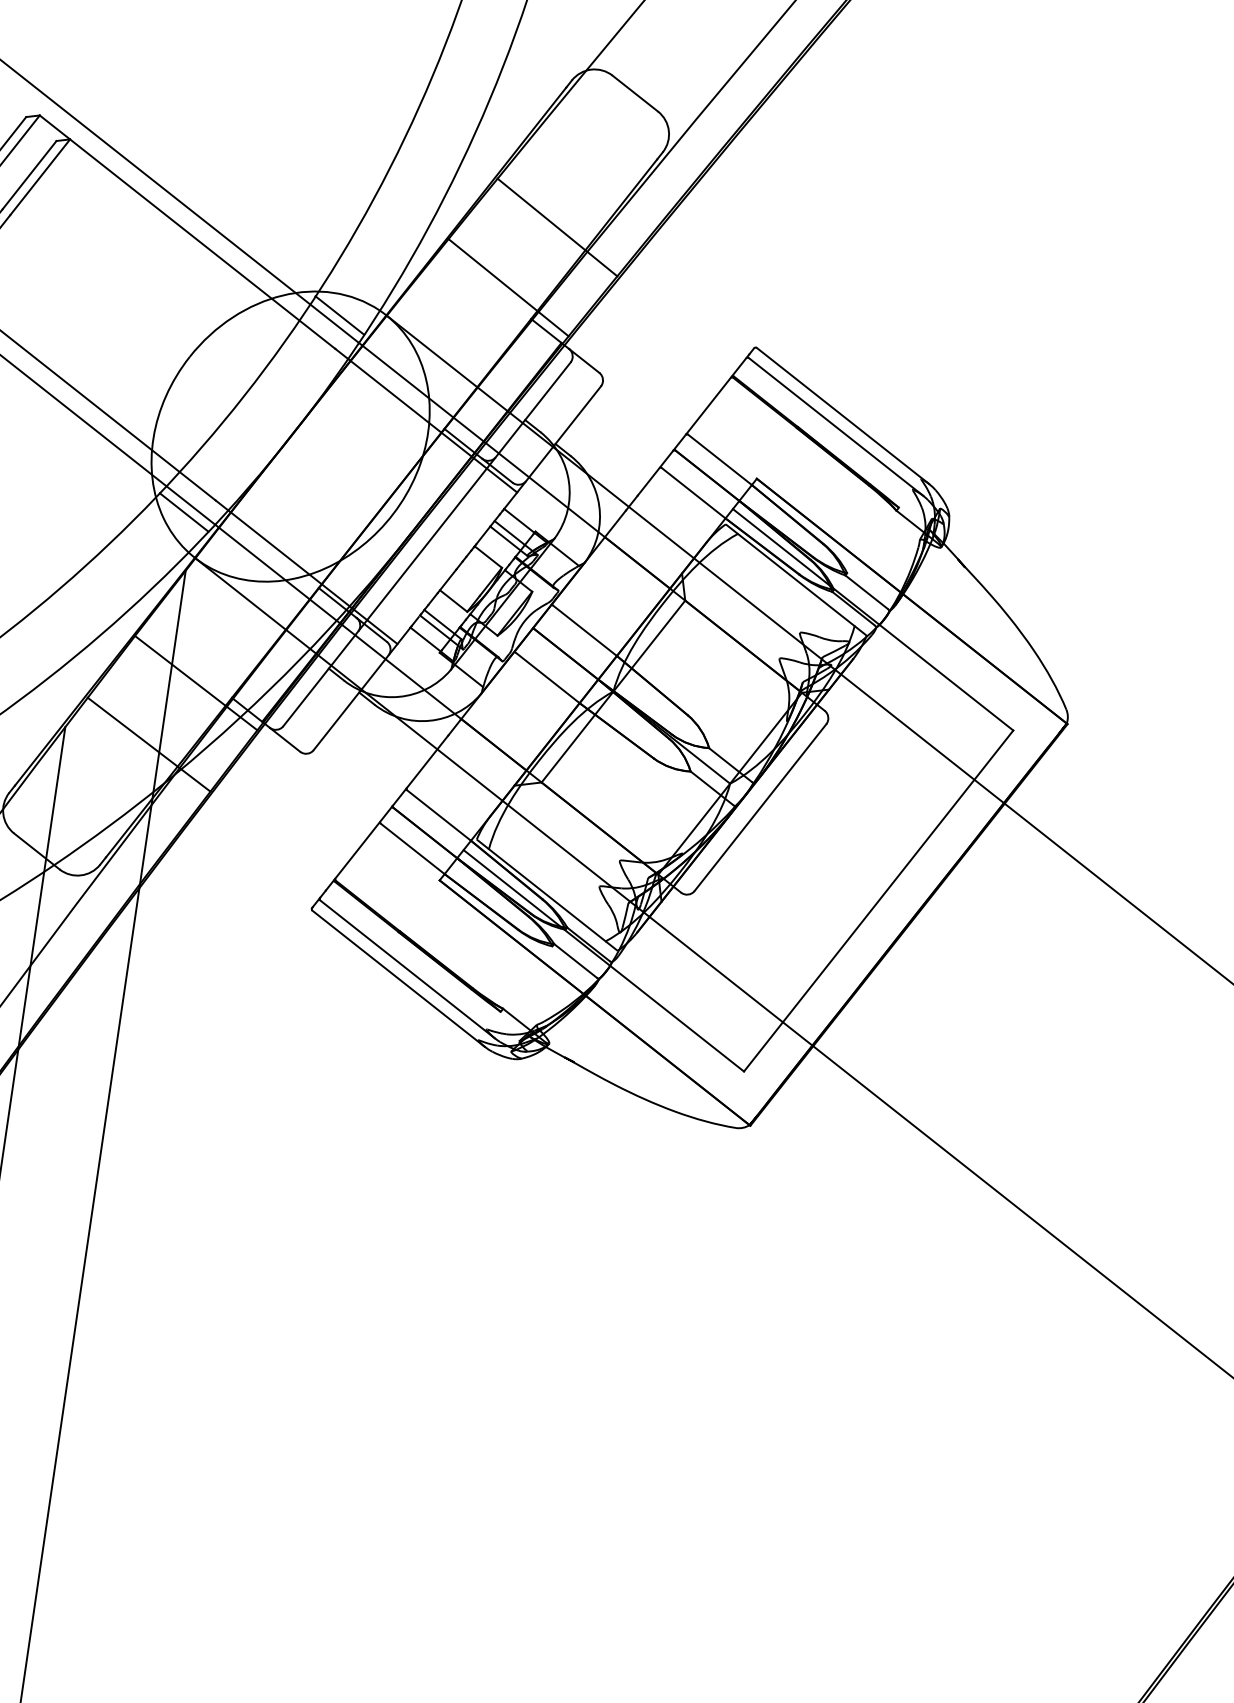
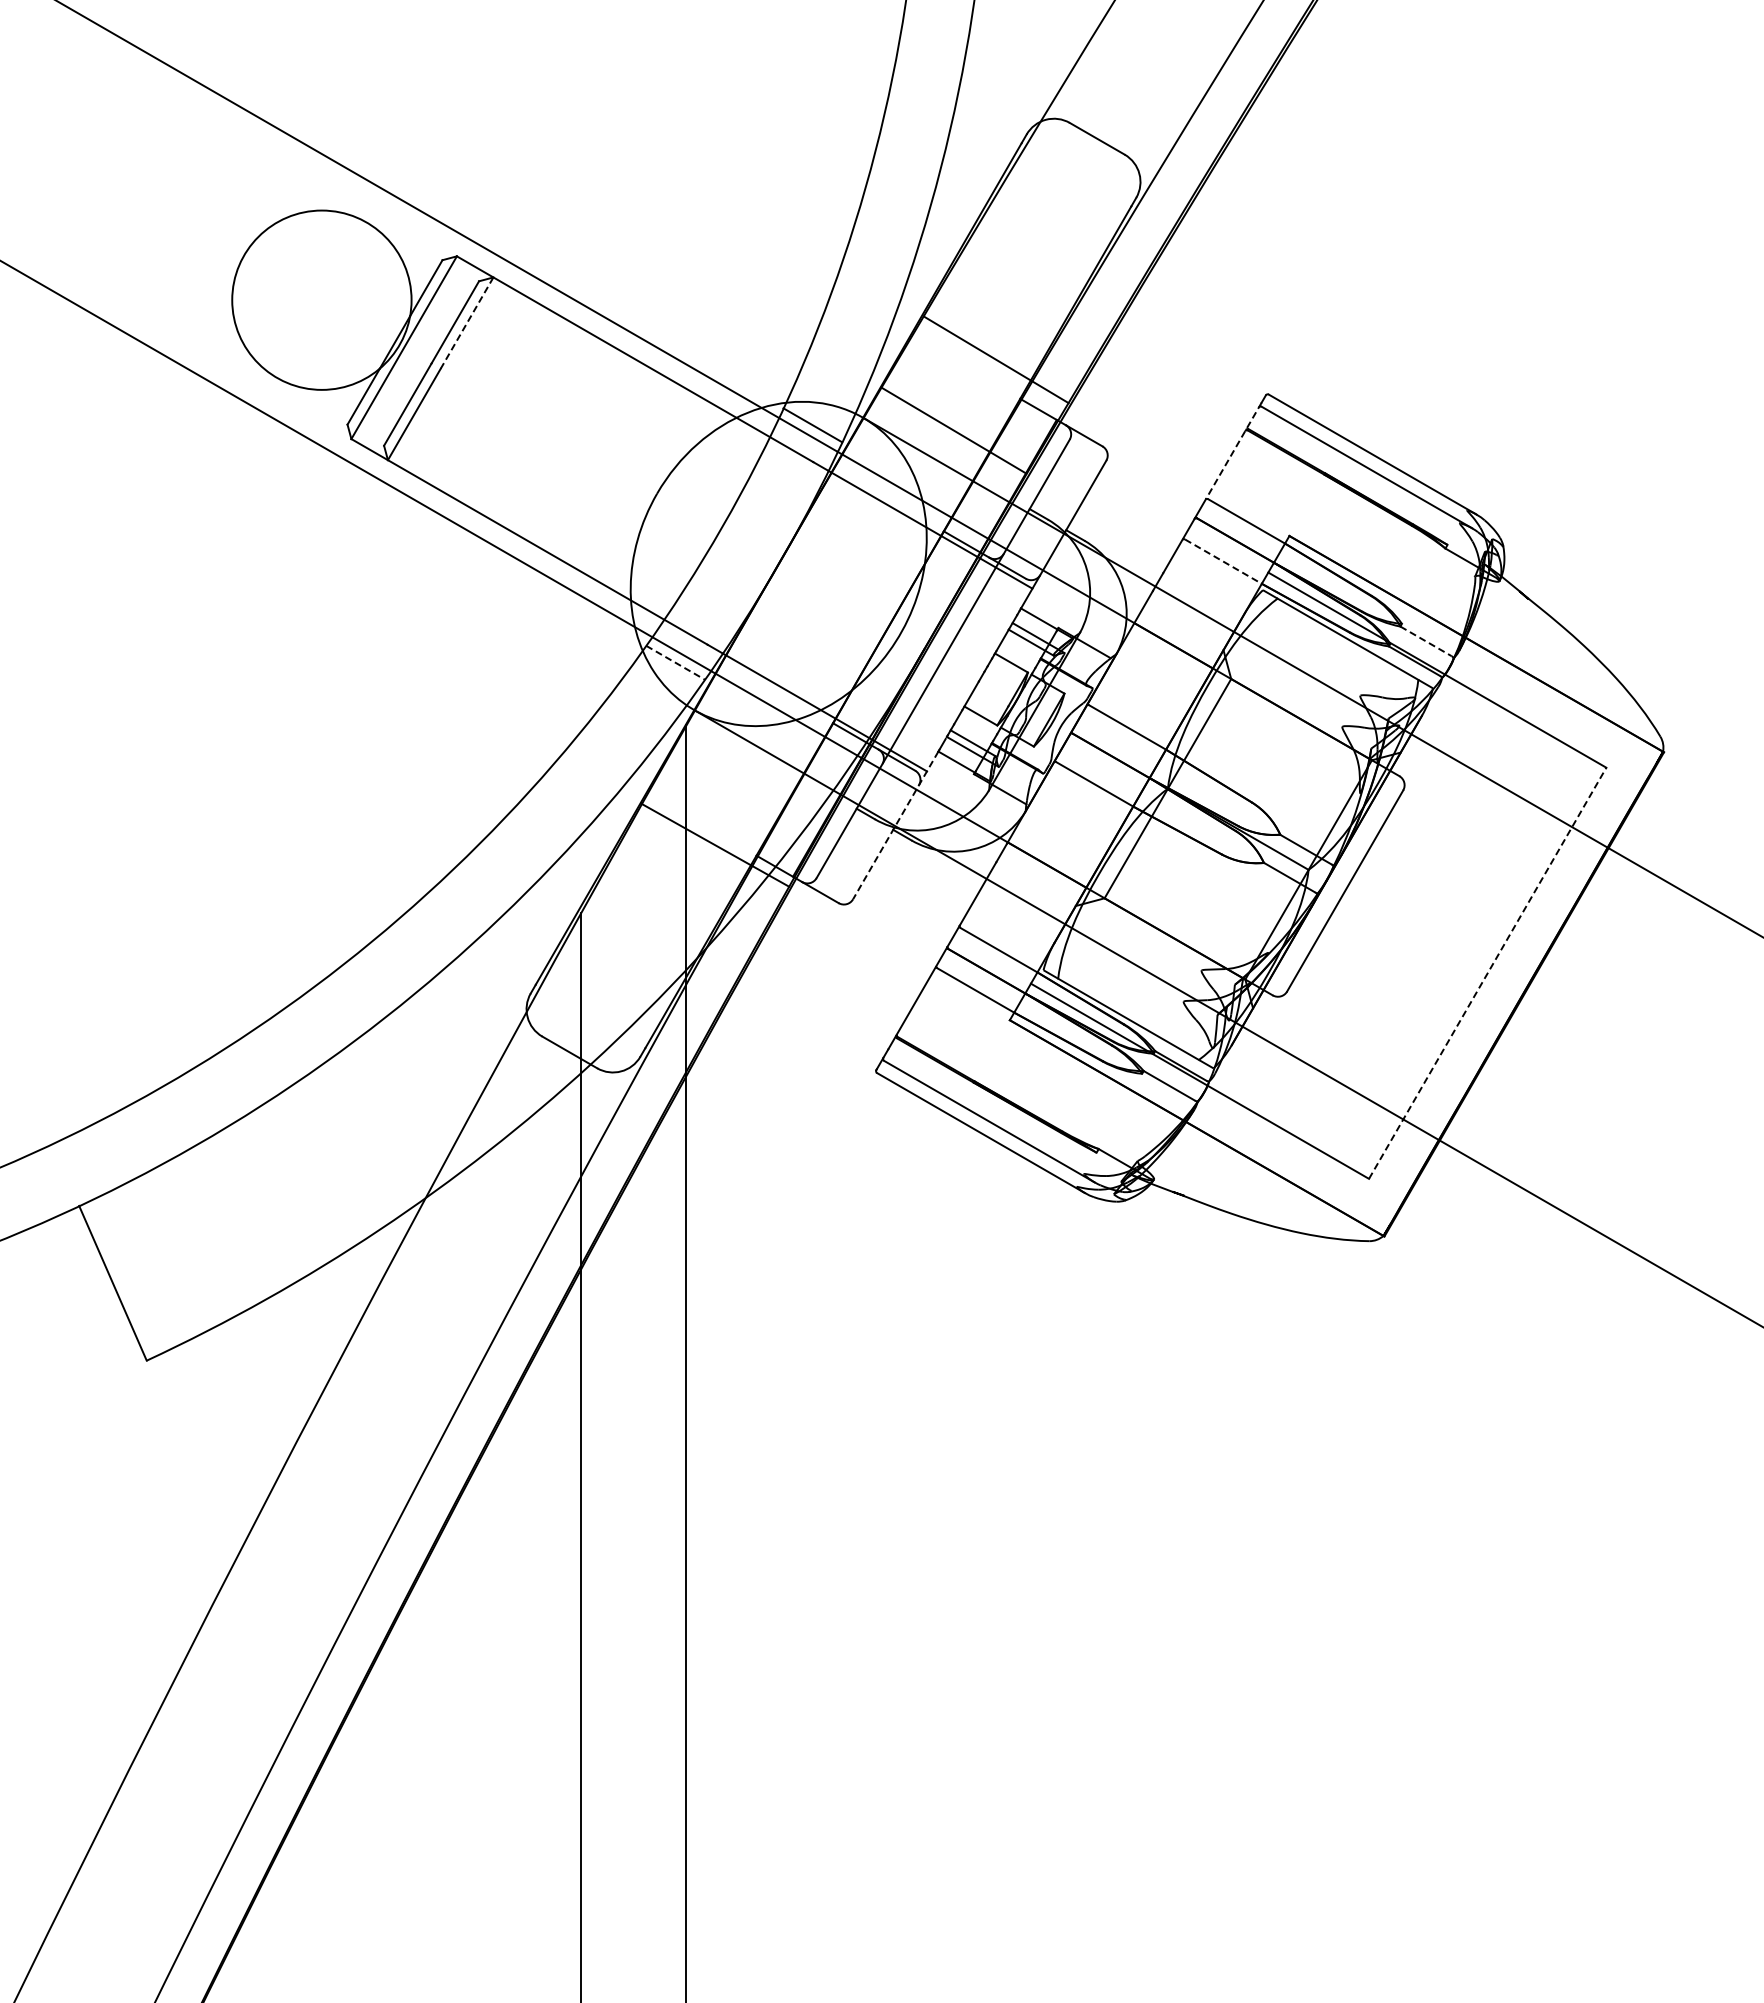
line: (40, 177) -> (467, 323), solid -> dashed
line: (556, 227) -> (995, 359), moved
line: (508, 287) -> (953, 430), moved
line: (717, 394) -> (1233, 451), solid -> dashed
line: (693, 493) -> (1223, 561), solid -> dashed
line: (184, 512) -> (675, 662), solid -> dashed
line: (866, 592) -> (1425, 641), solid -> dashed
line: (361, 688) -> (895, 825), solid -> dashed
line: (148, 744) -> (673, 919), removed
line: (878, 900) -> (1487, 972), solid -> dashed

